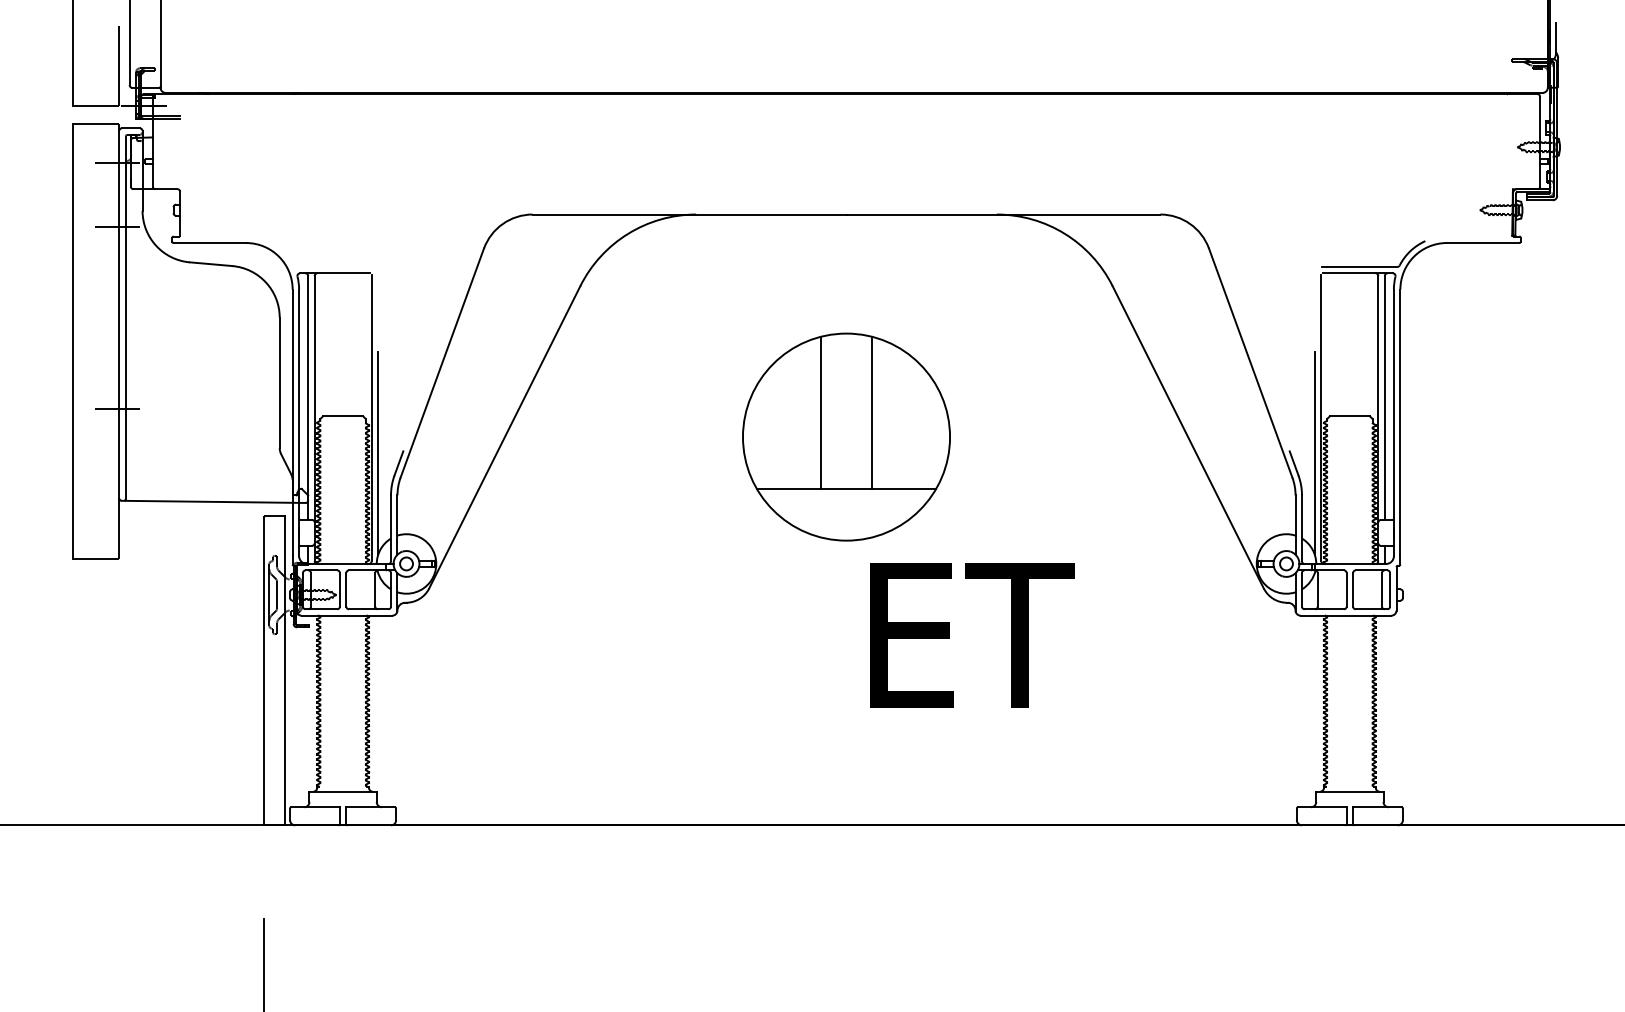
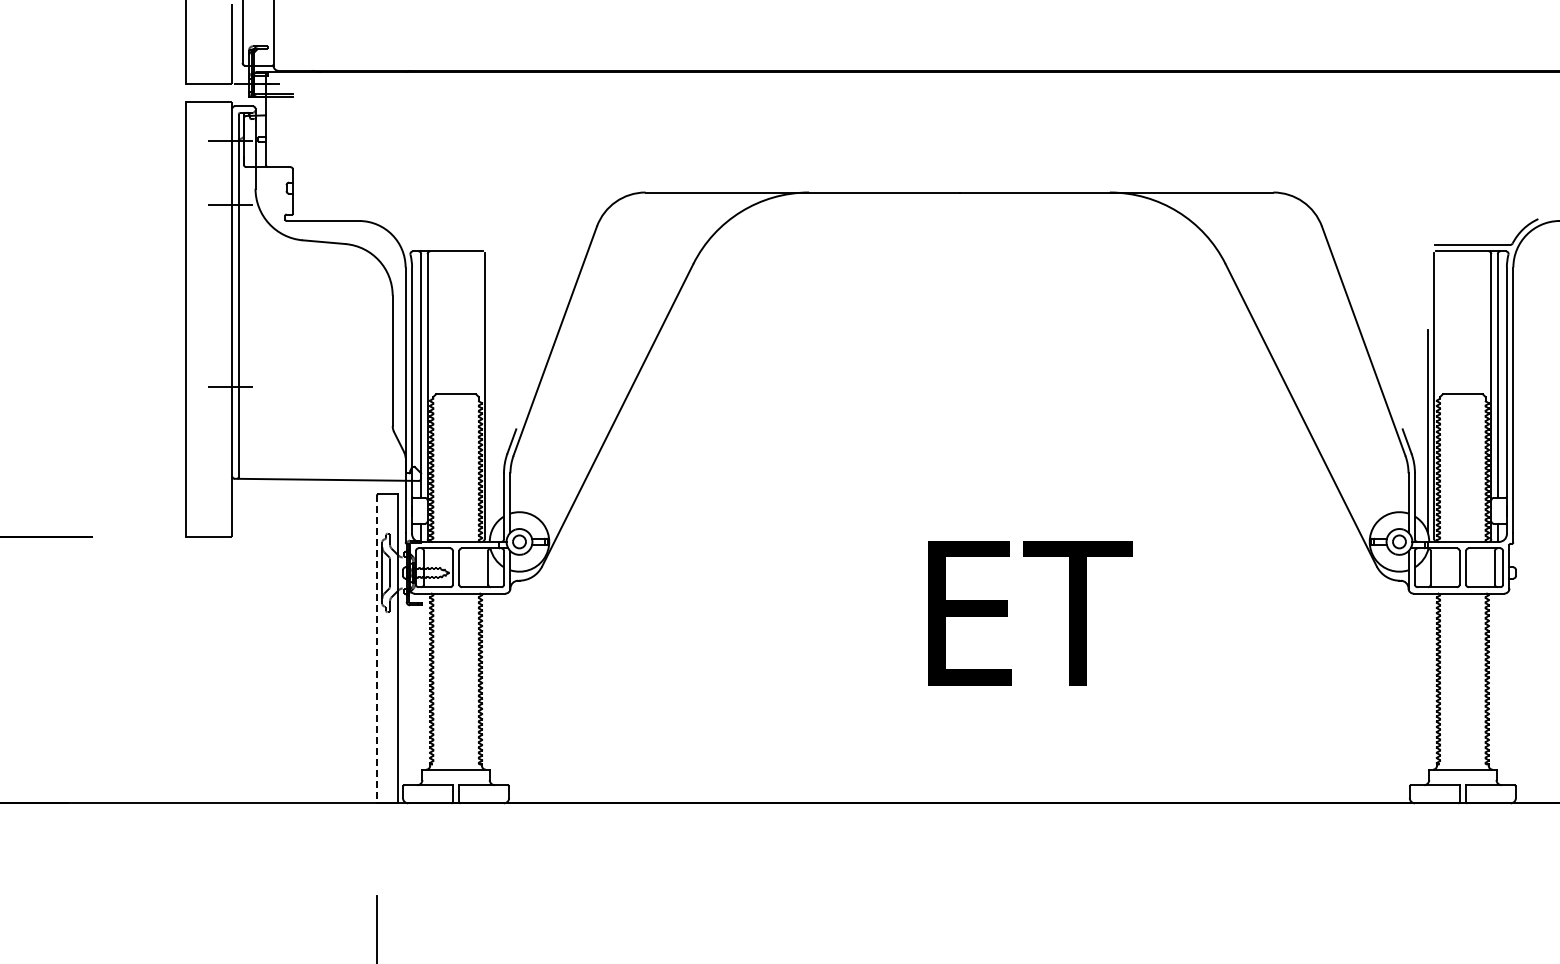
part: (846, 436) -> (959, 414), removed
line: (378, 453) -> (491, 431), removed
text: (972, 635) -> (1030, 613), moved
line: (264, 671) -> (377, 649), solid -> dashed

